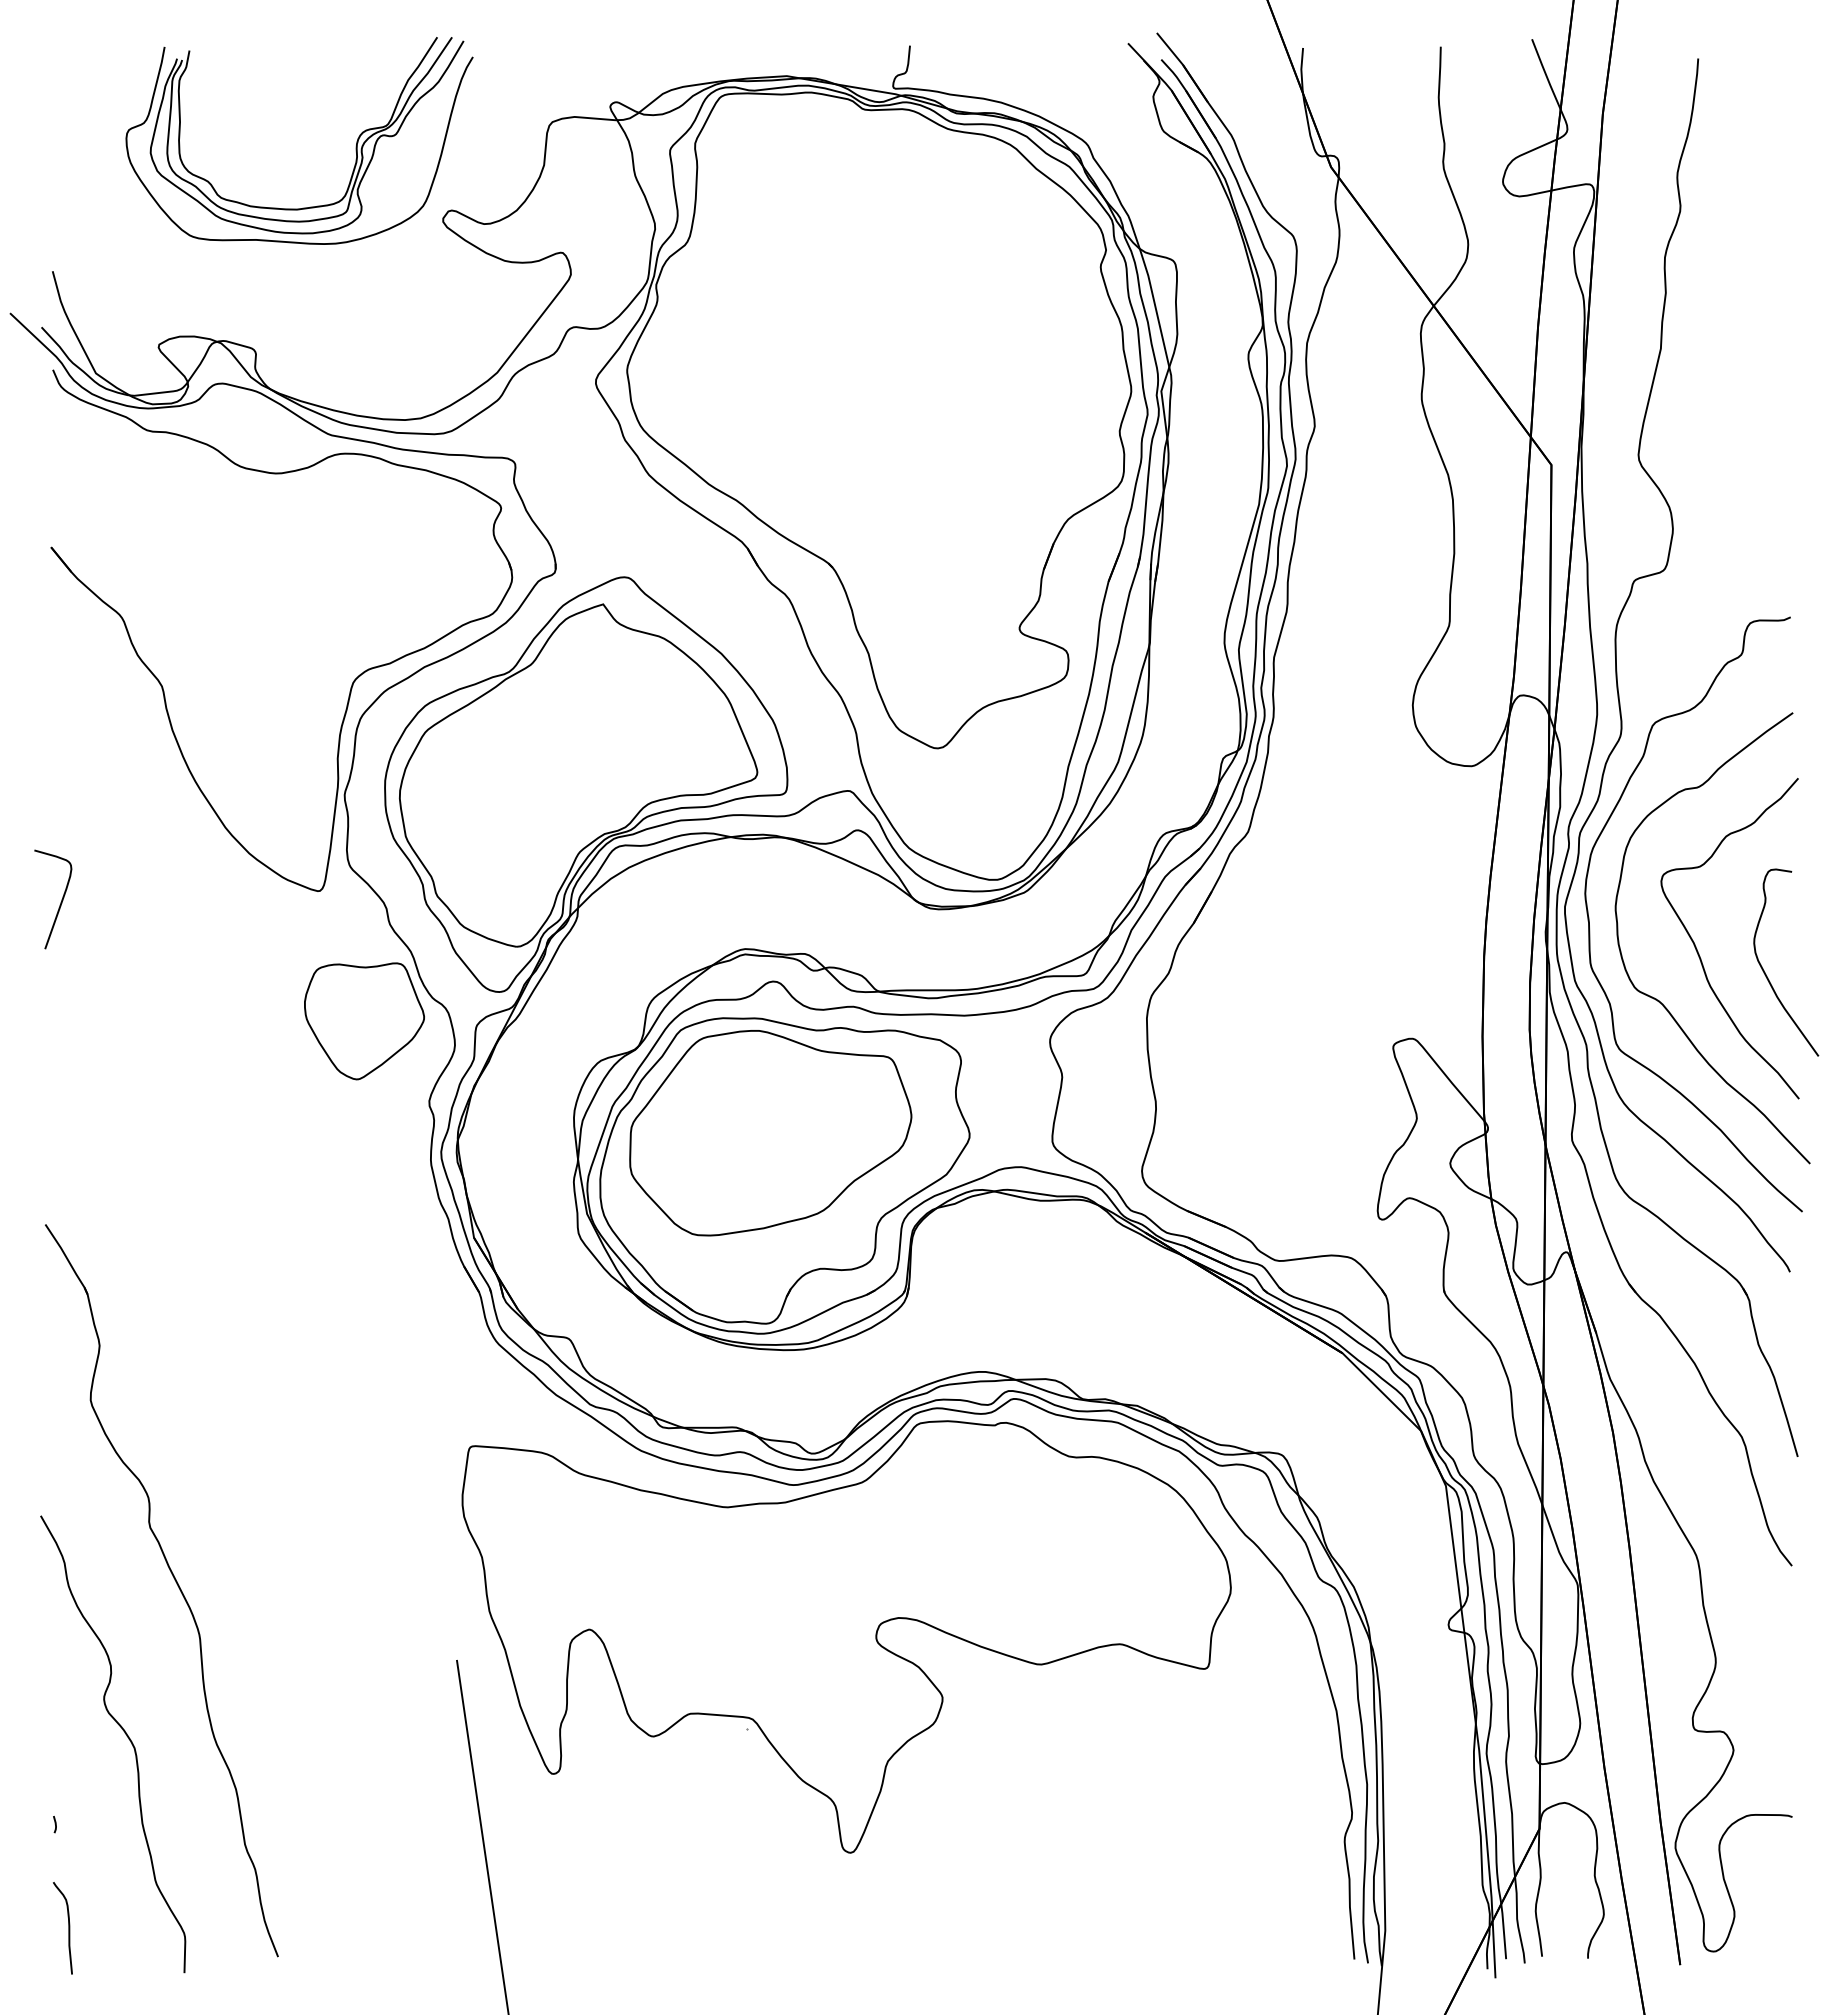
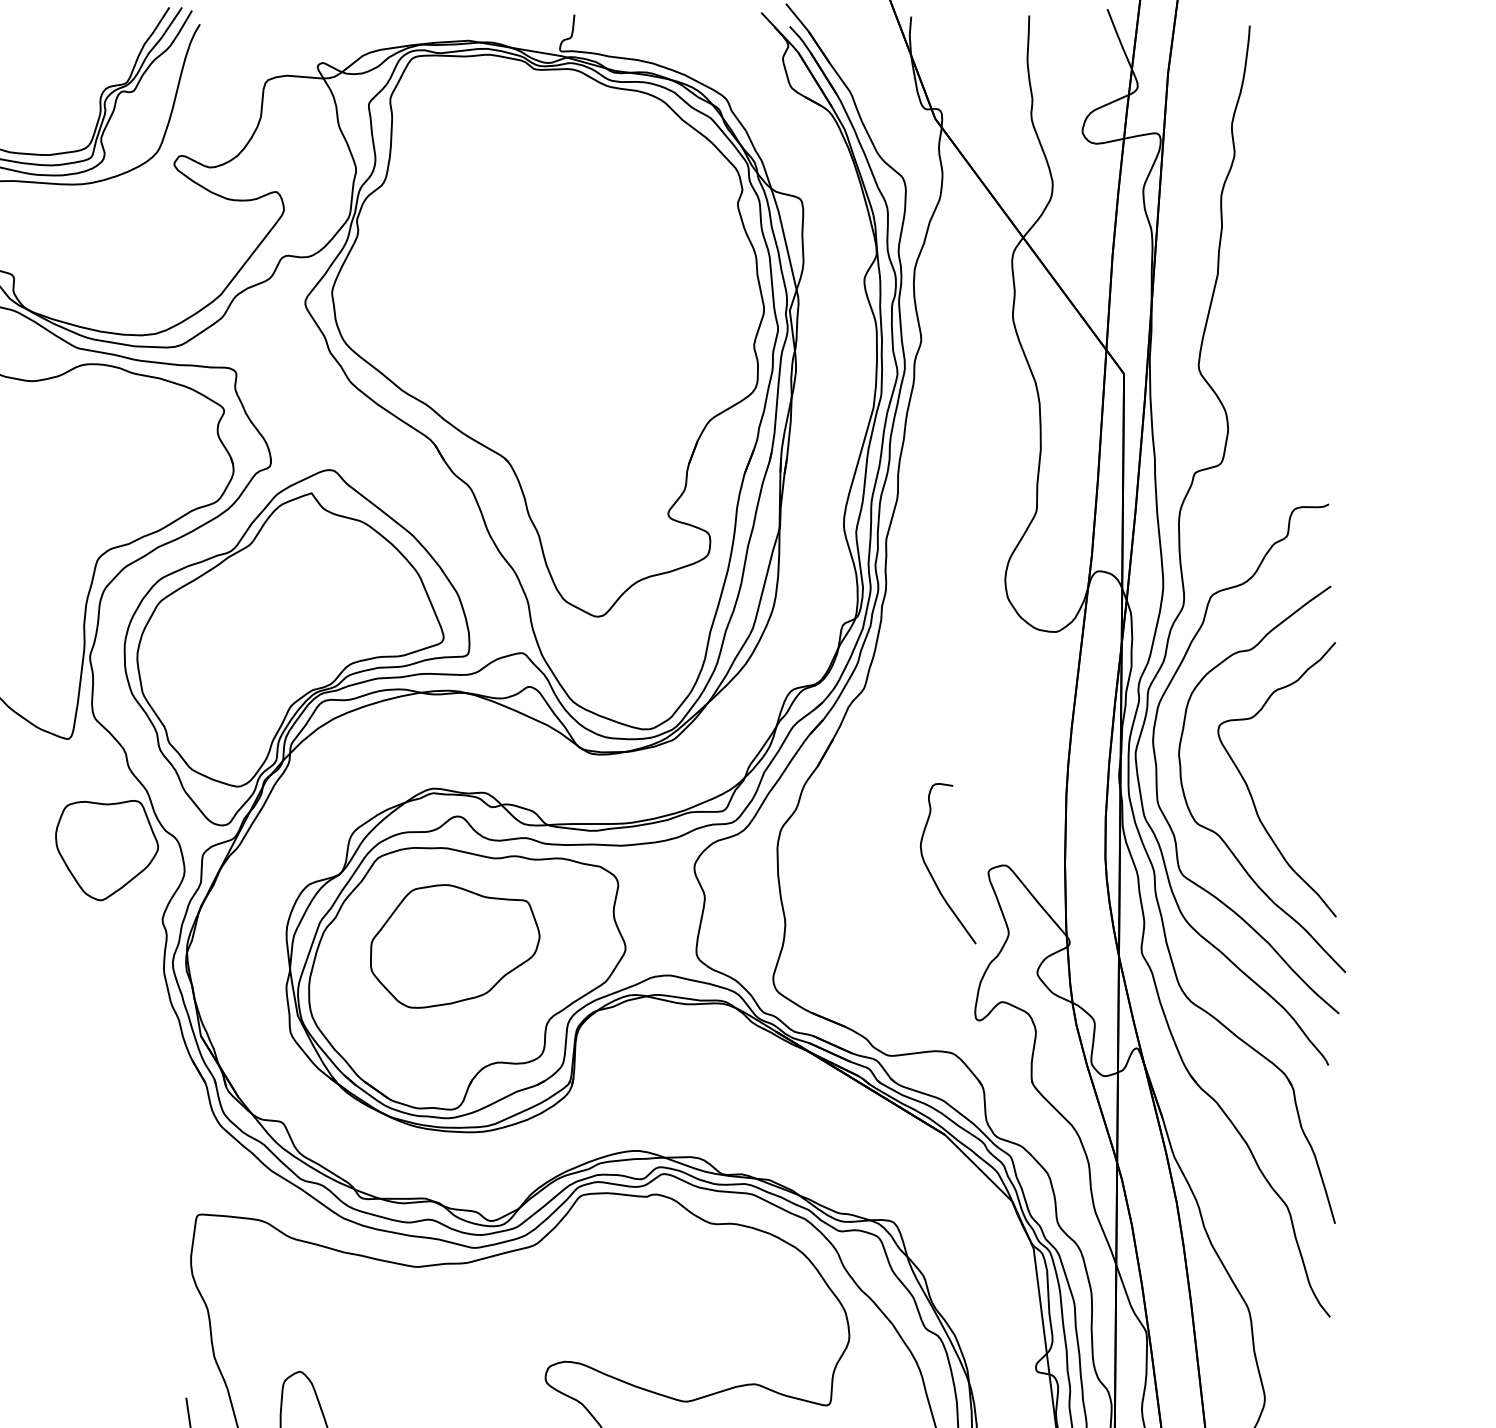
curve: (1765, 972) -> (930, 872), moved
part: (770, 1133) -> (454, 946), size x0.7

